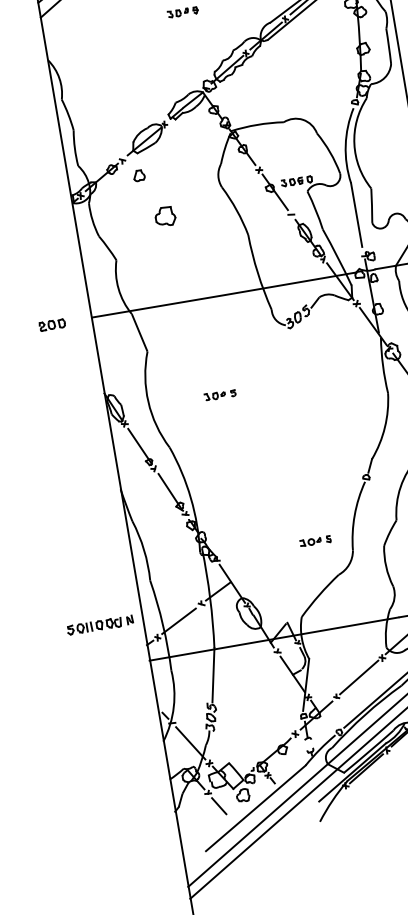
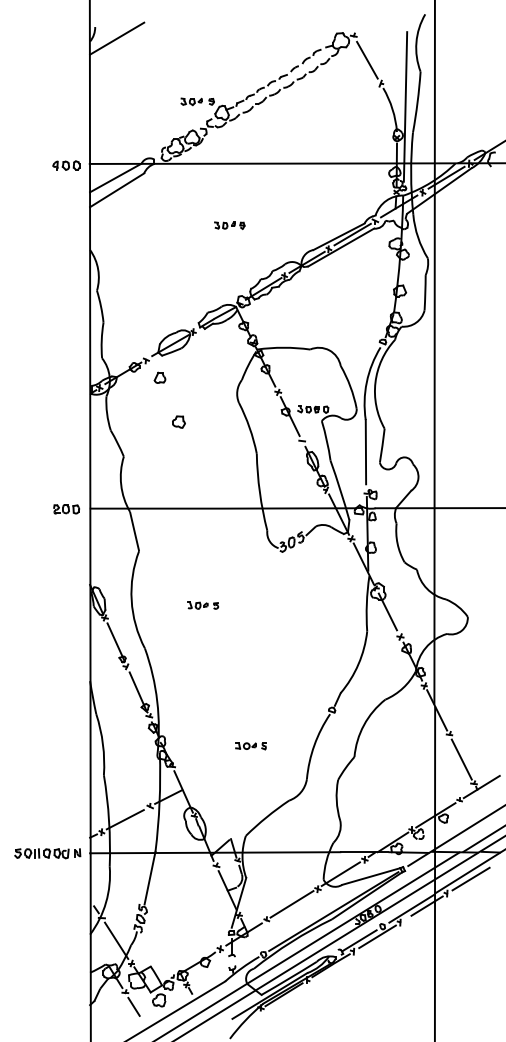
part: (164, 216) -> (178, 421), size x0.62
part: (52, 325) -> (66, 509), moved
part: (315, 541) -> (250, 746), moved
part: (100, 625) -> (47, 853), moved

